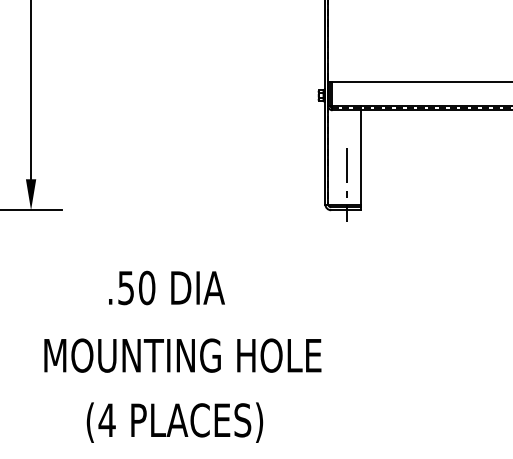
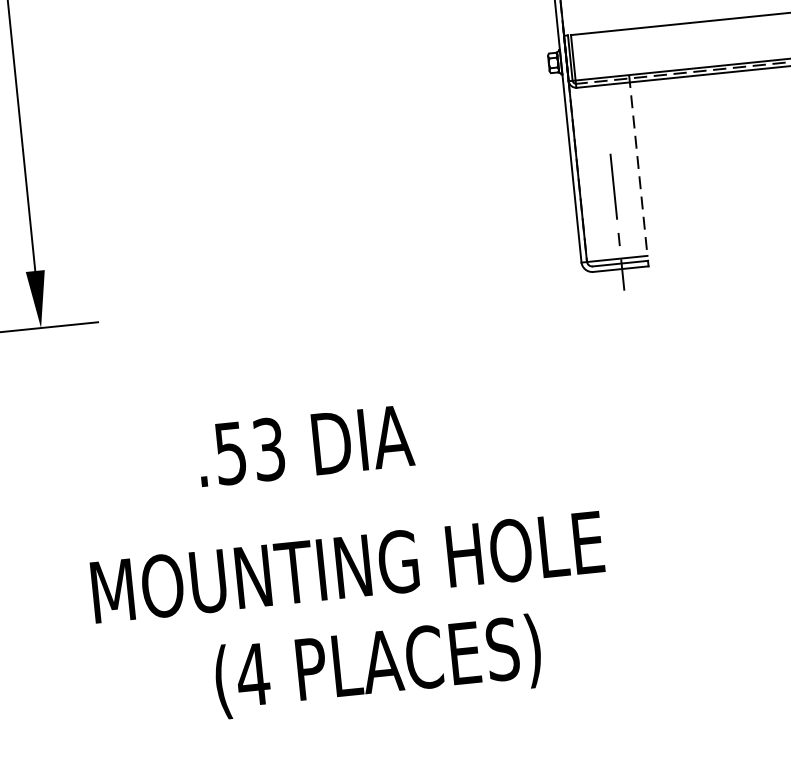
line: (361, 155) -> (638, 165), solid -> dashed
text: (147, 287) -> (269, 448), .50 -> .53
text: (174, 422) -> (377, 666), moved

